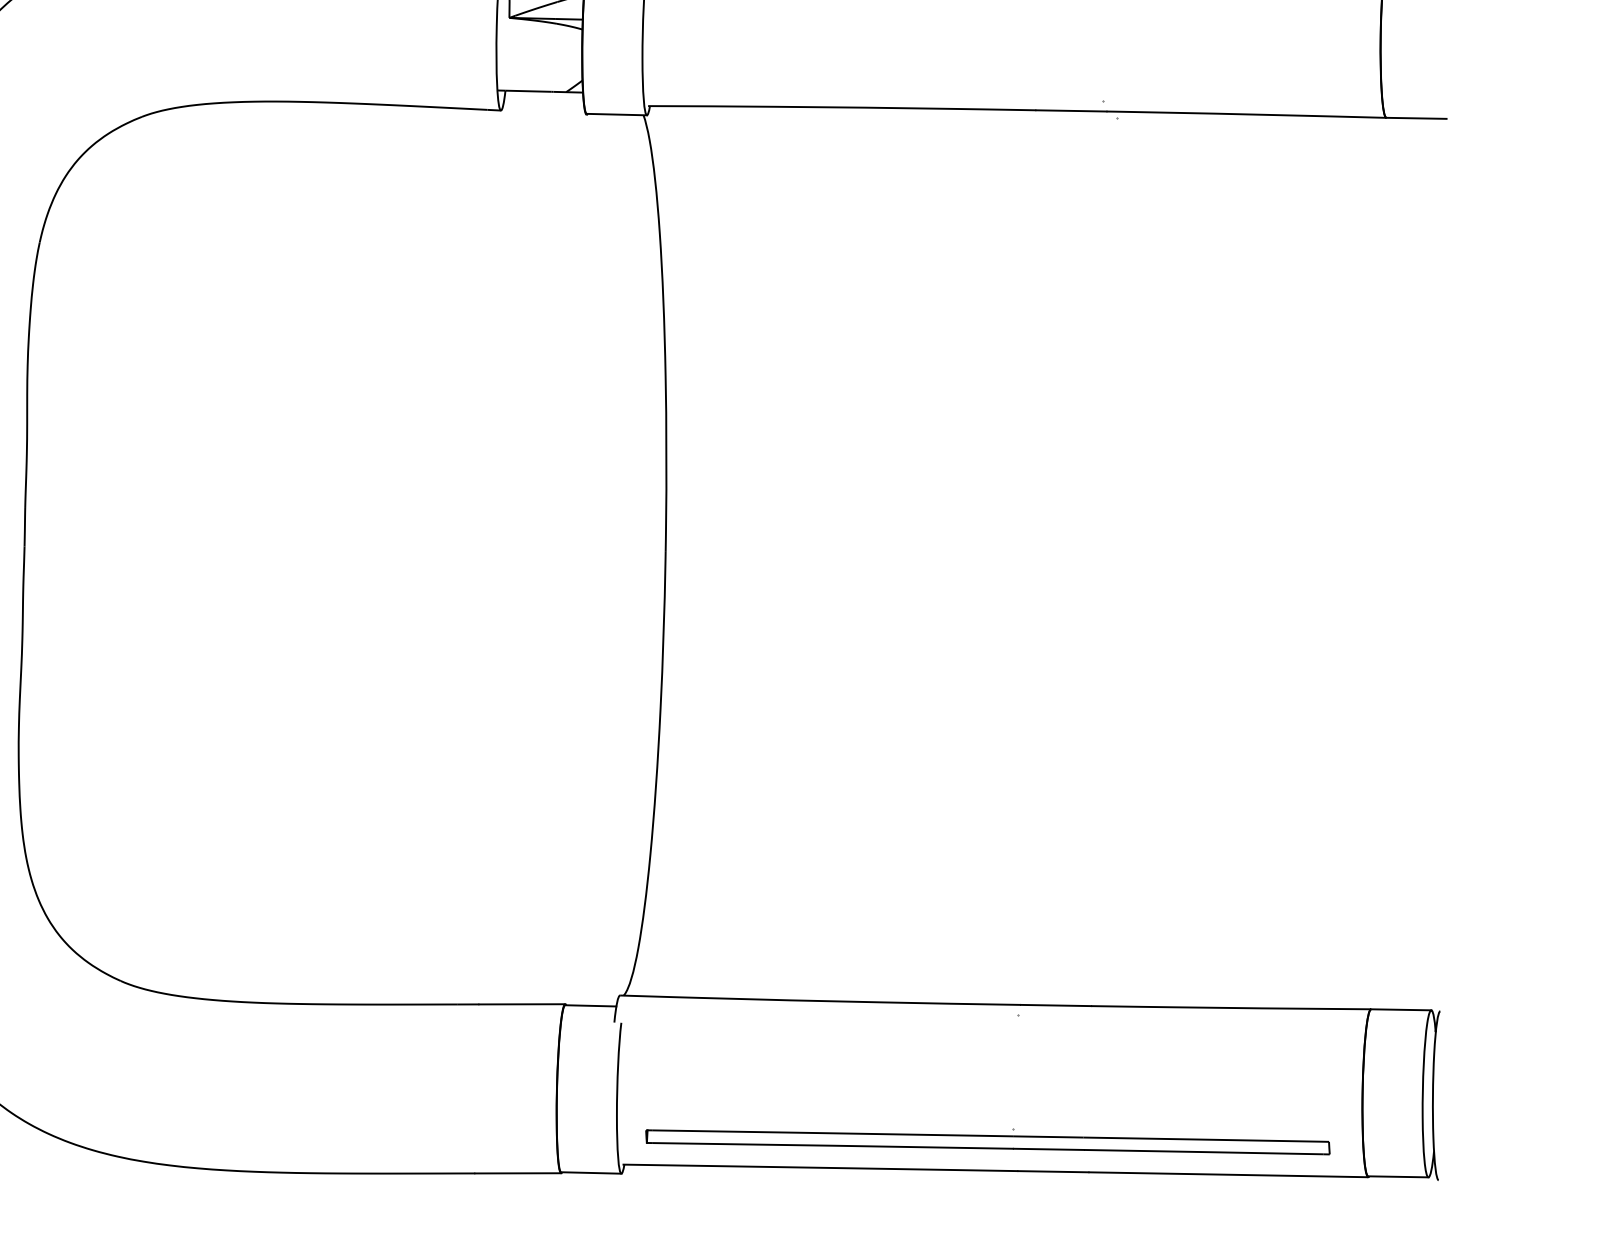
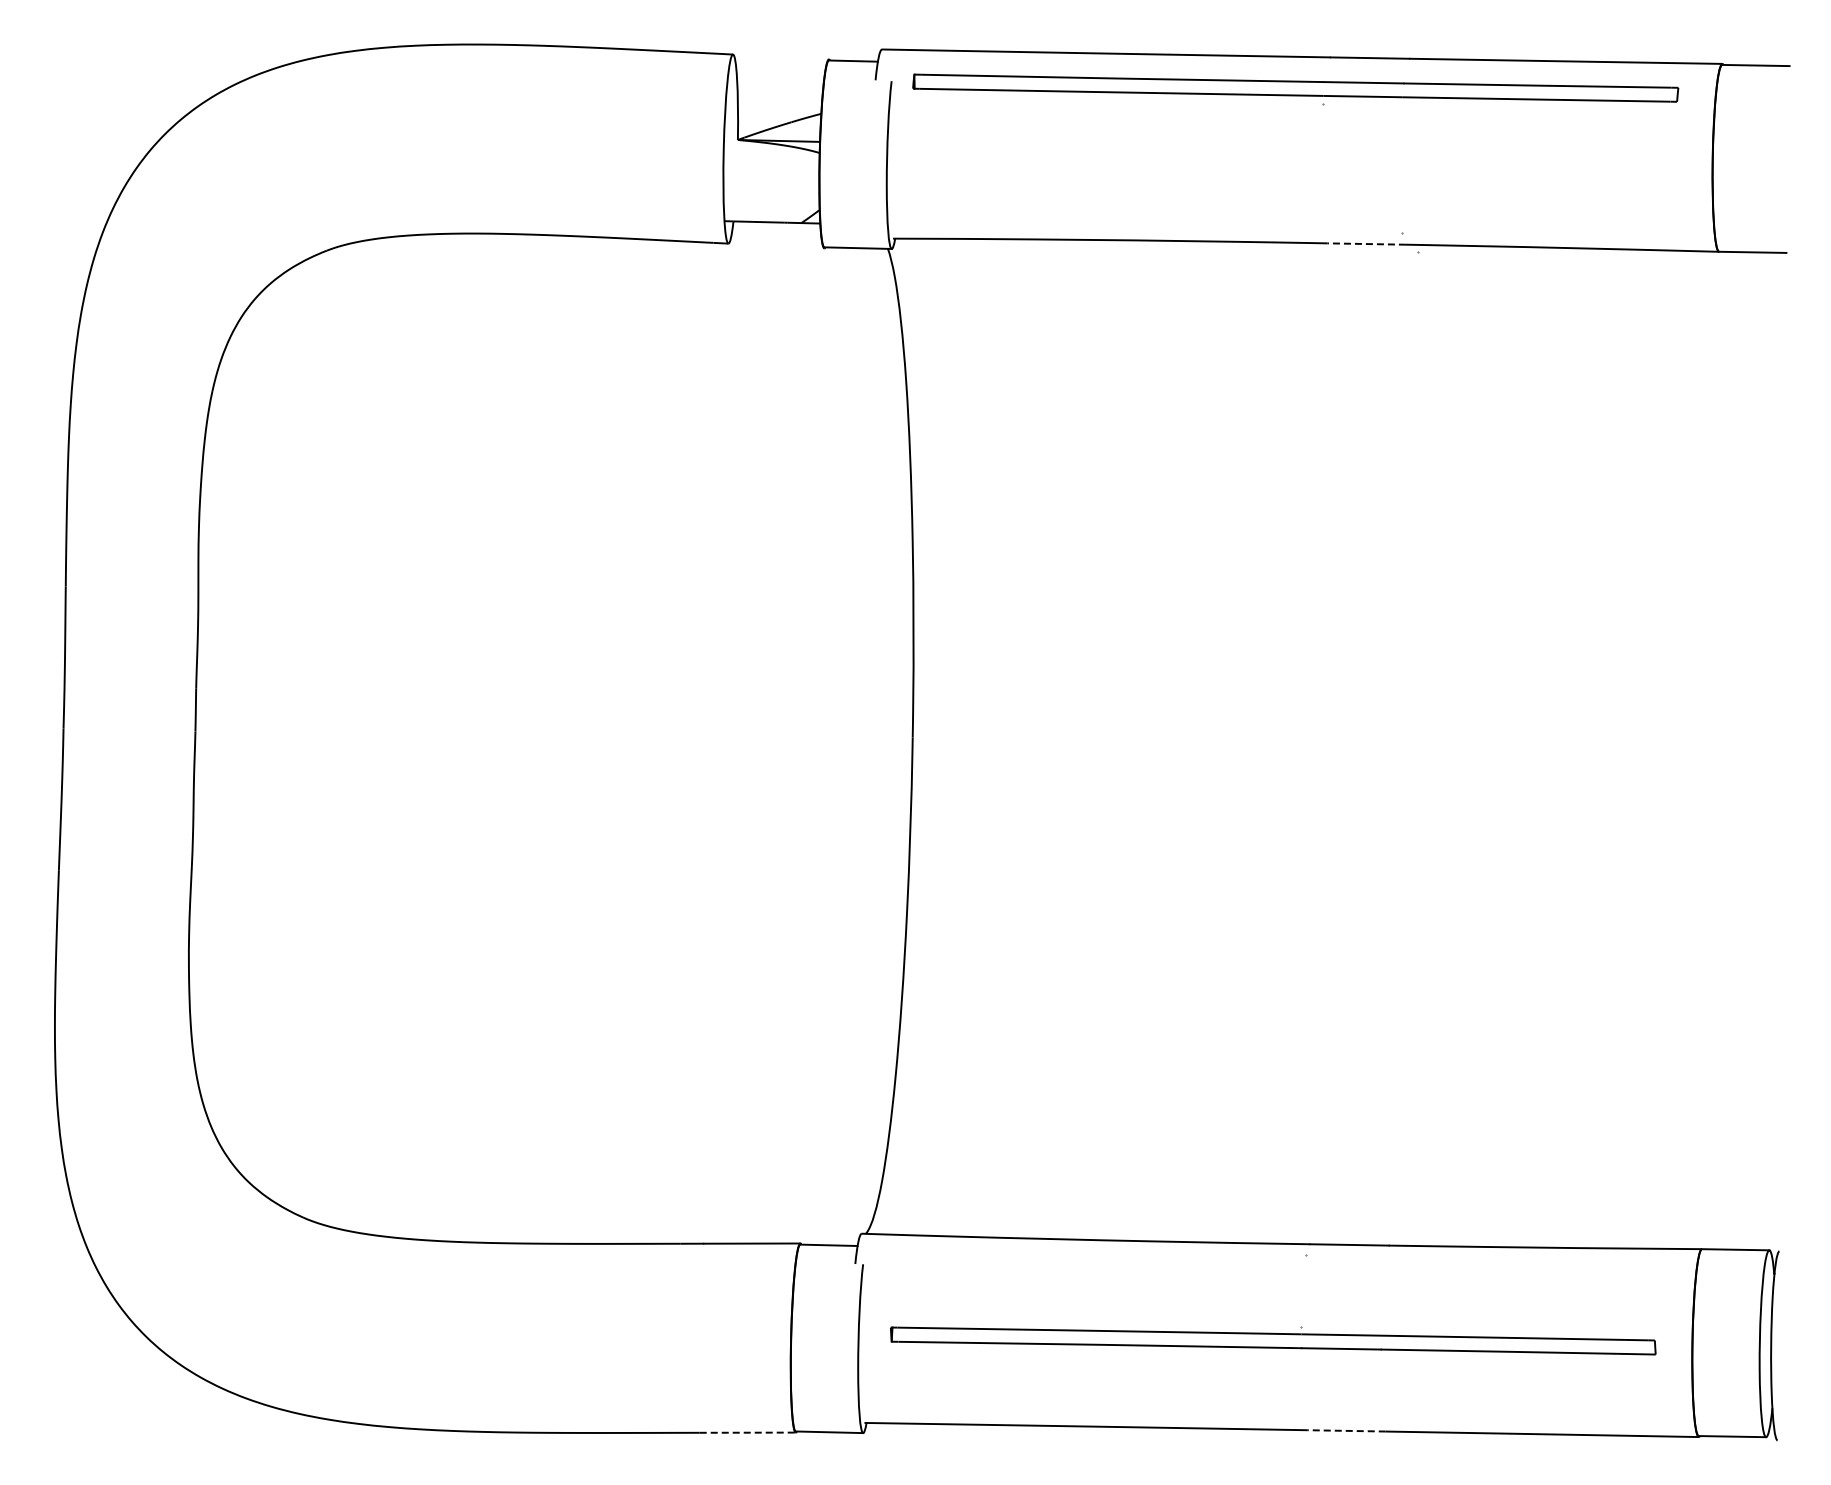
line: (1071, 111) -> (1366, 244), solid -> dashed
part: (988, 1141) -> (1273, 1340), moved
line: (1052, 1171) -> (1345, 1430), solid -> dashed
line: (518, 1173) -> (748, 1432), solid -> dashed

